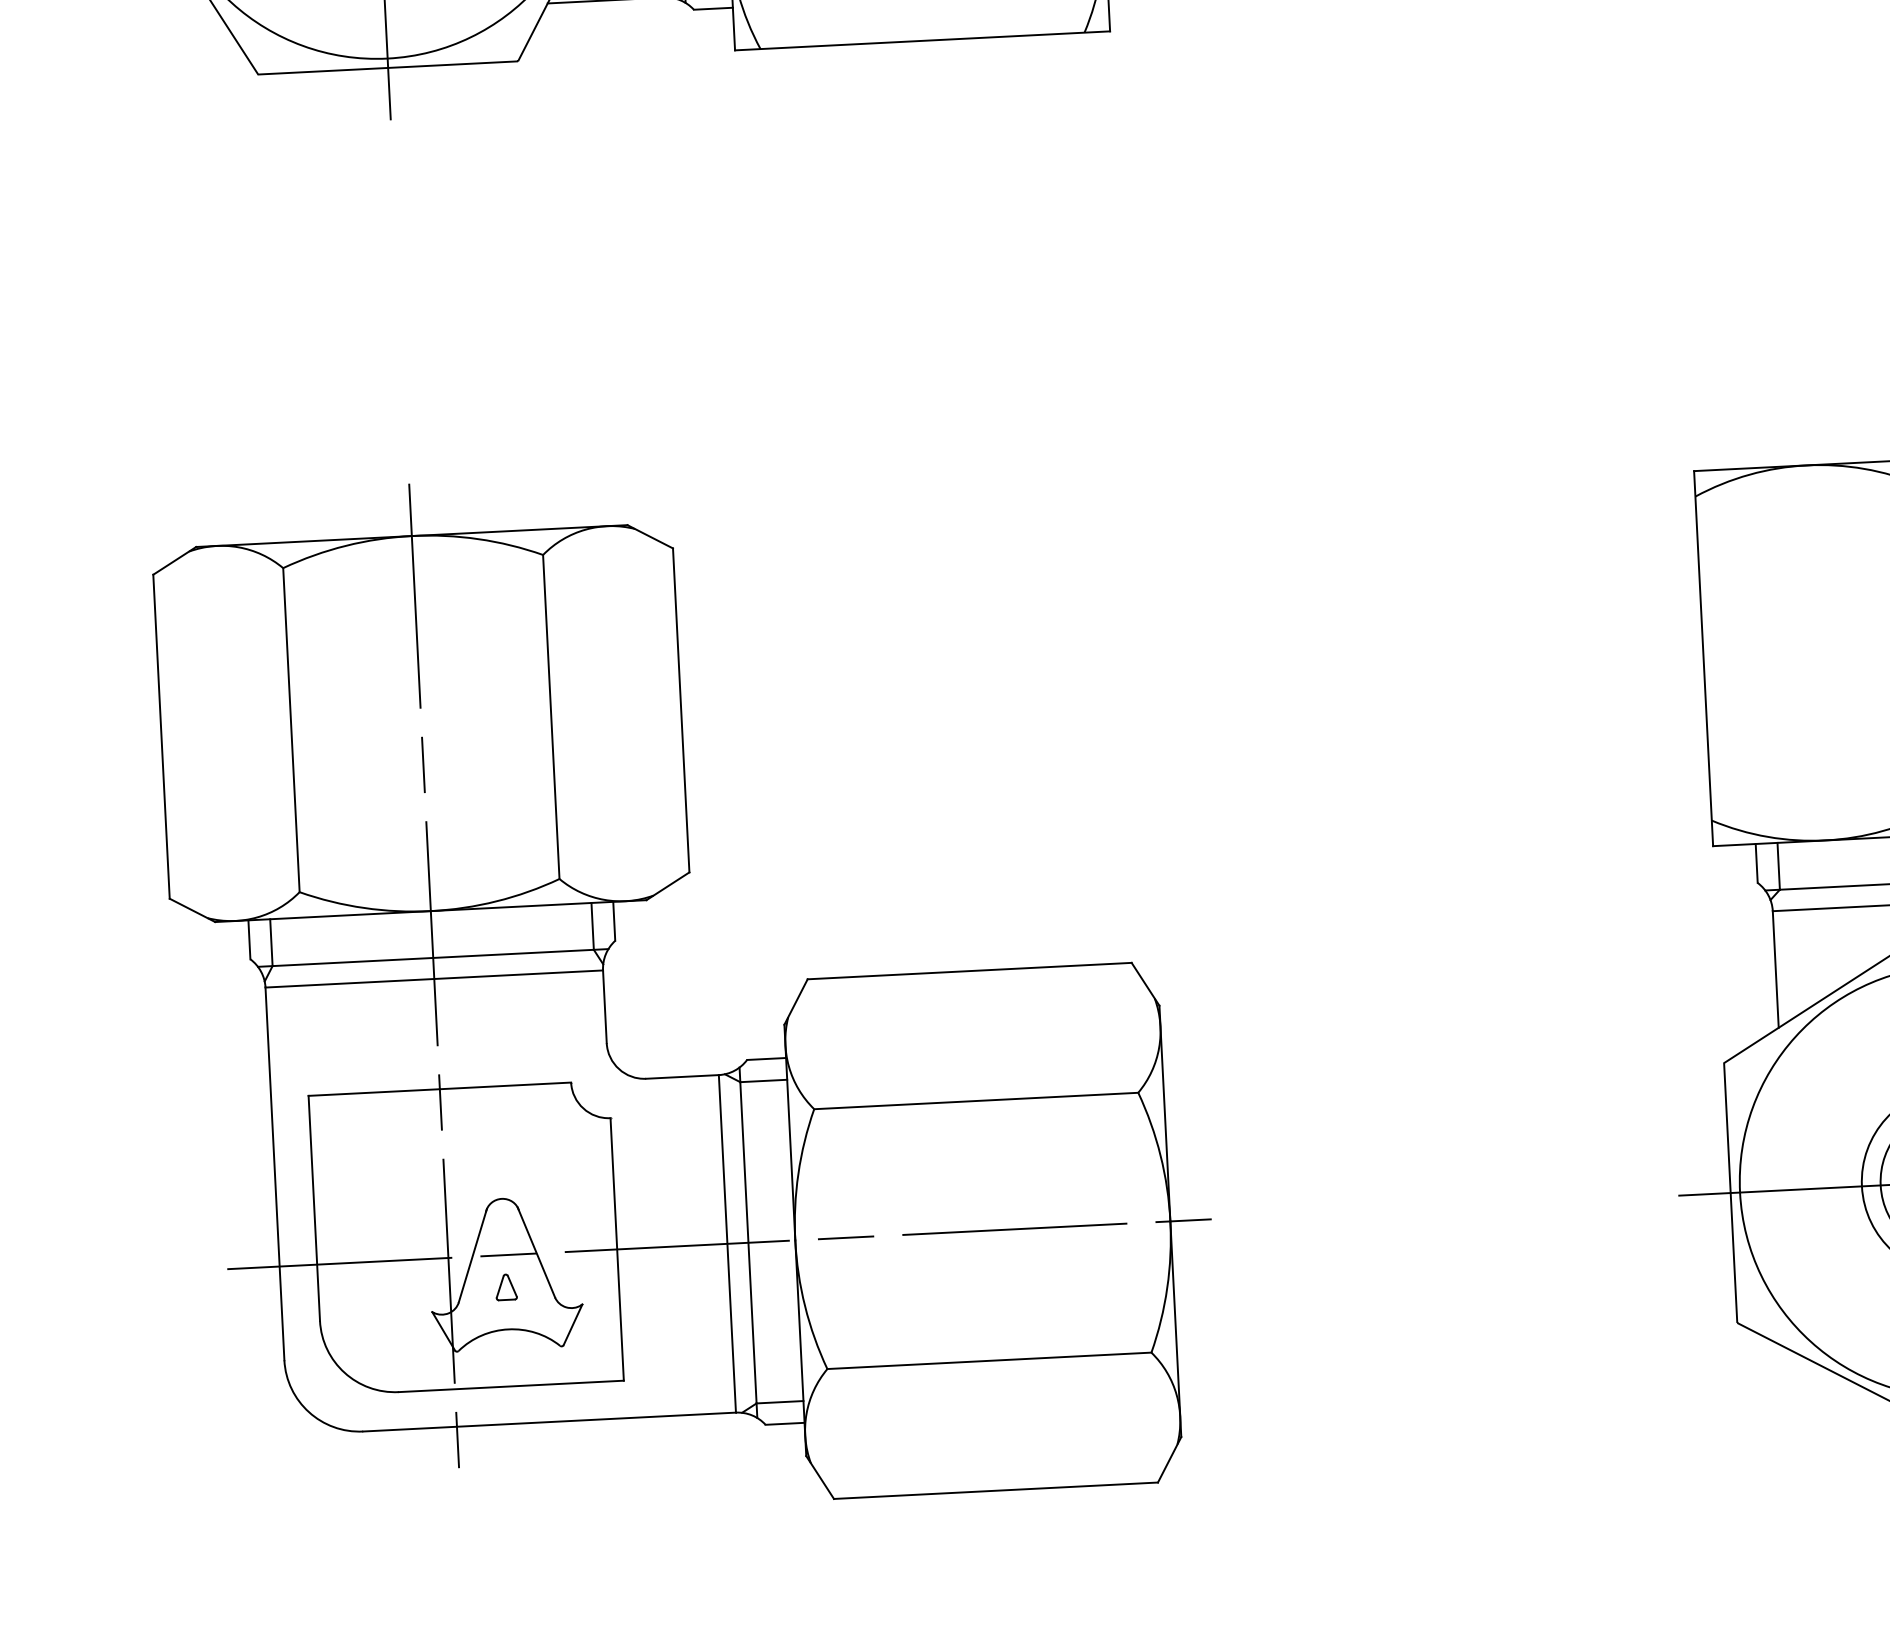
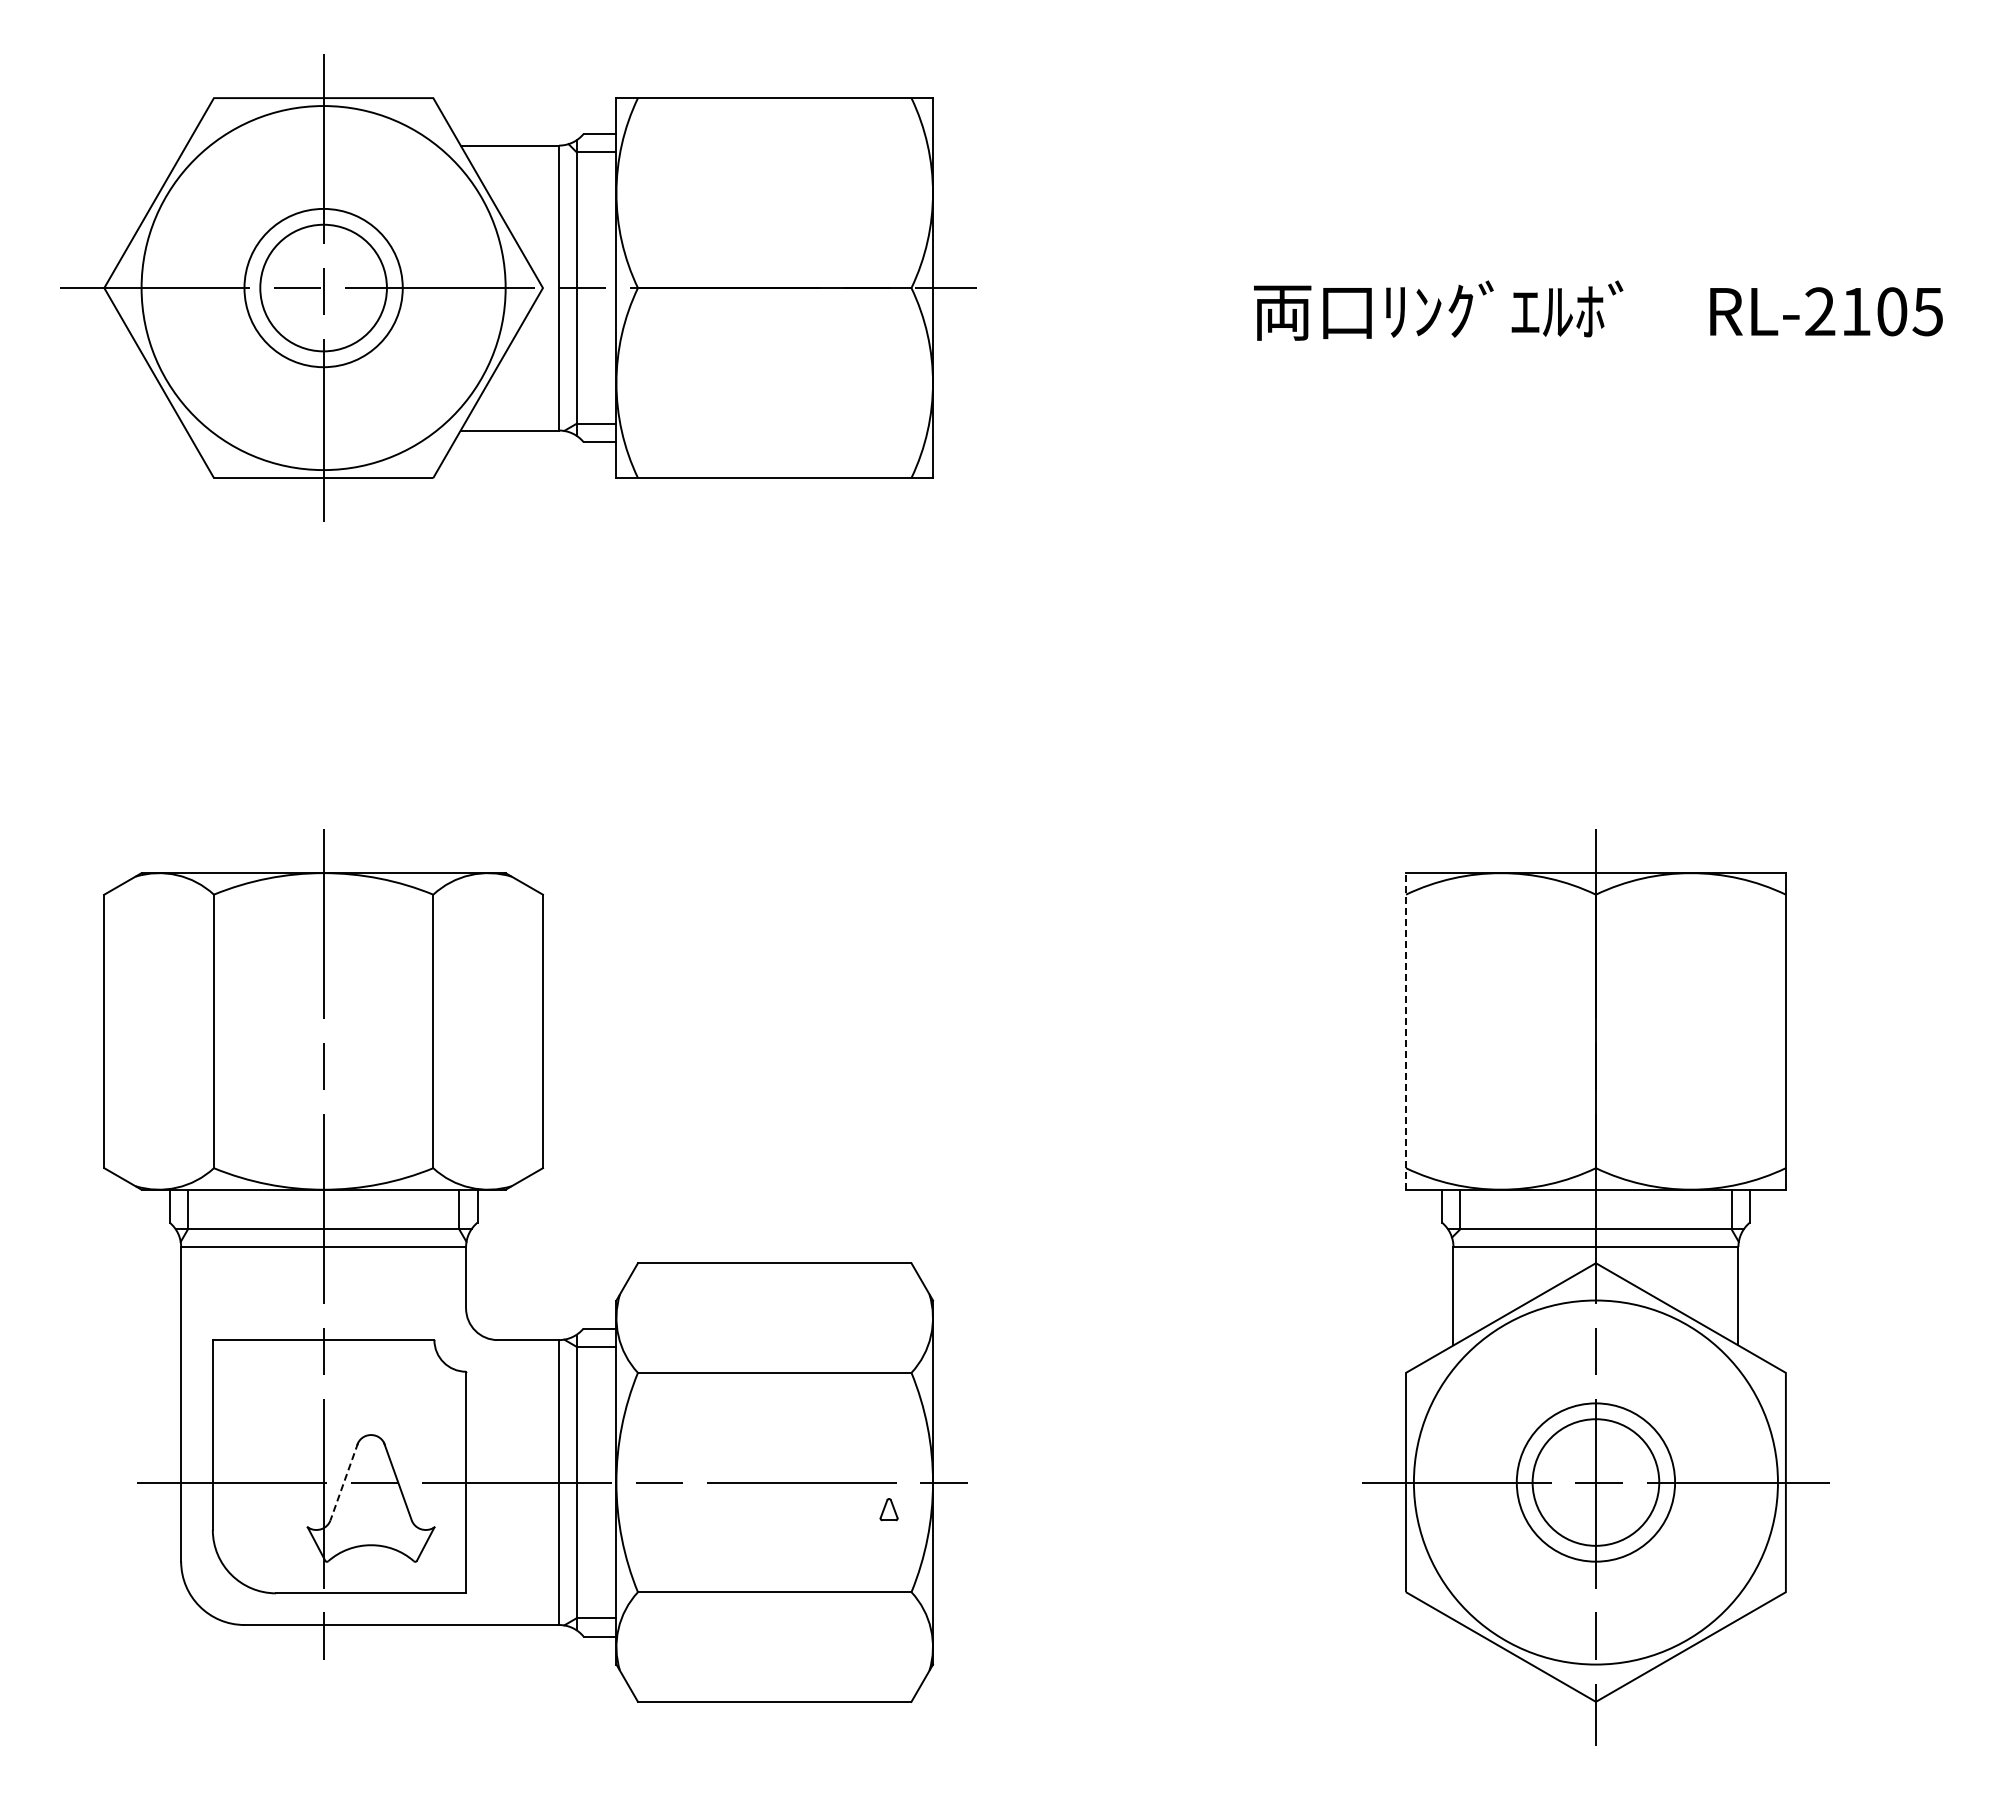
line: (1704, 657) -> (1406, 1030), solid -> dashed
line: (473, 1256) -> (344, 1482), solid -> dashed
part: (505, 1287) -> (888, 1509), moved

